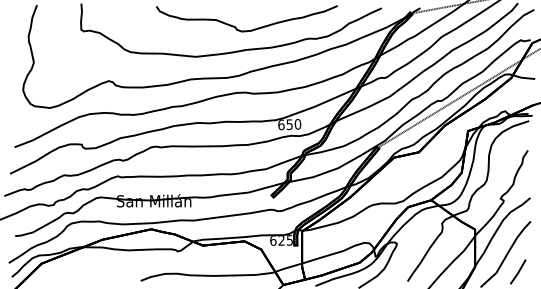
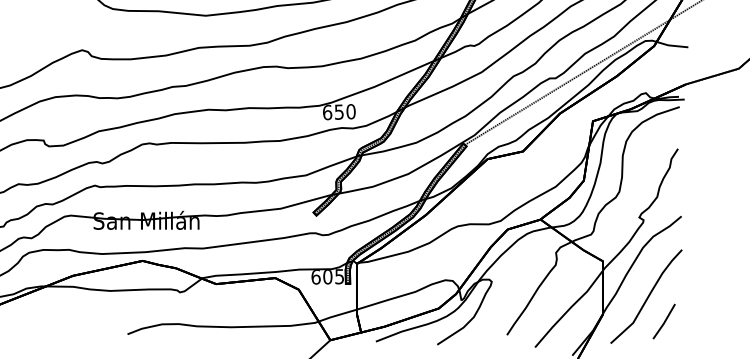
text: (281, 240) -> (327, 276), 625 -> 605

